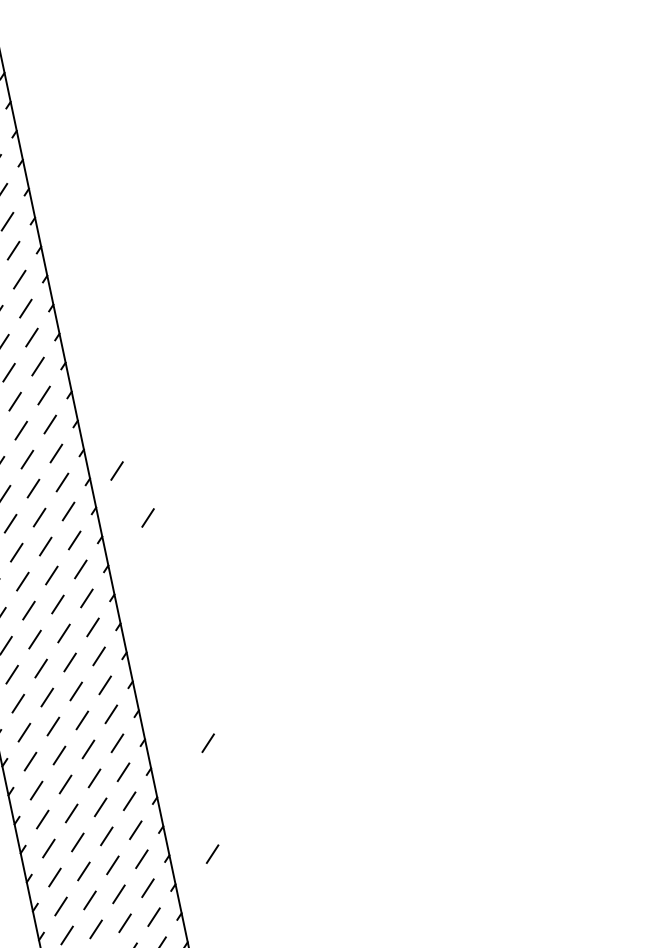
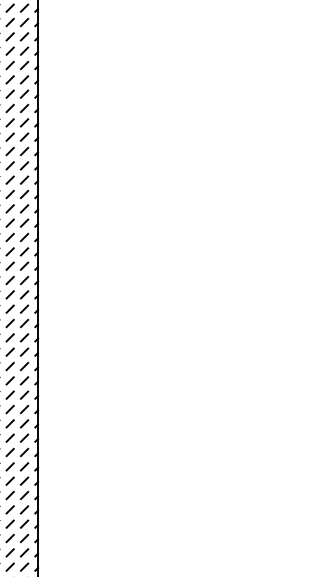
line: (116, 469) -> (51, 179), removed
line: (147, 515) -> (61, 204), removed
line: (207, 741) -> (67, 317), removed
line: (212, 852) -> (58, 370), removed

